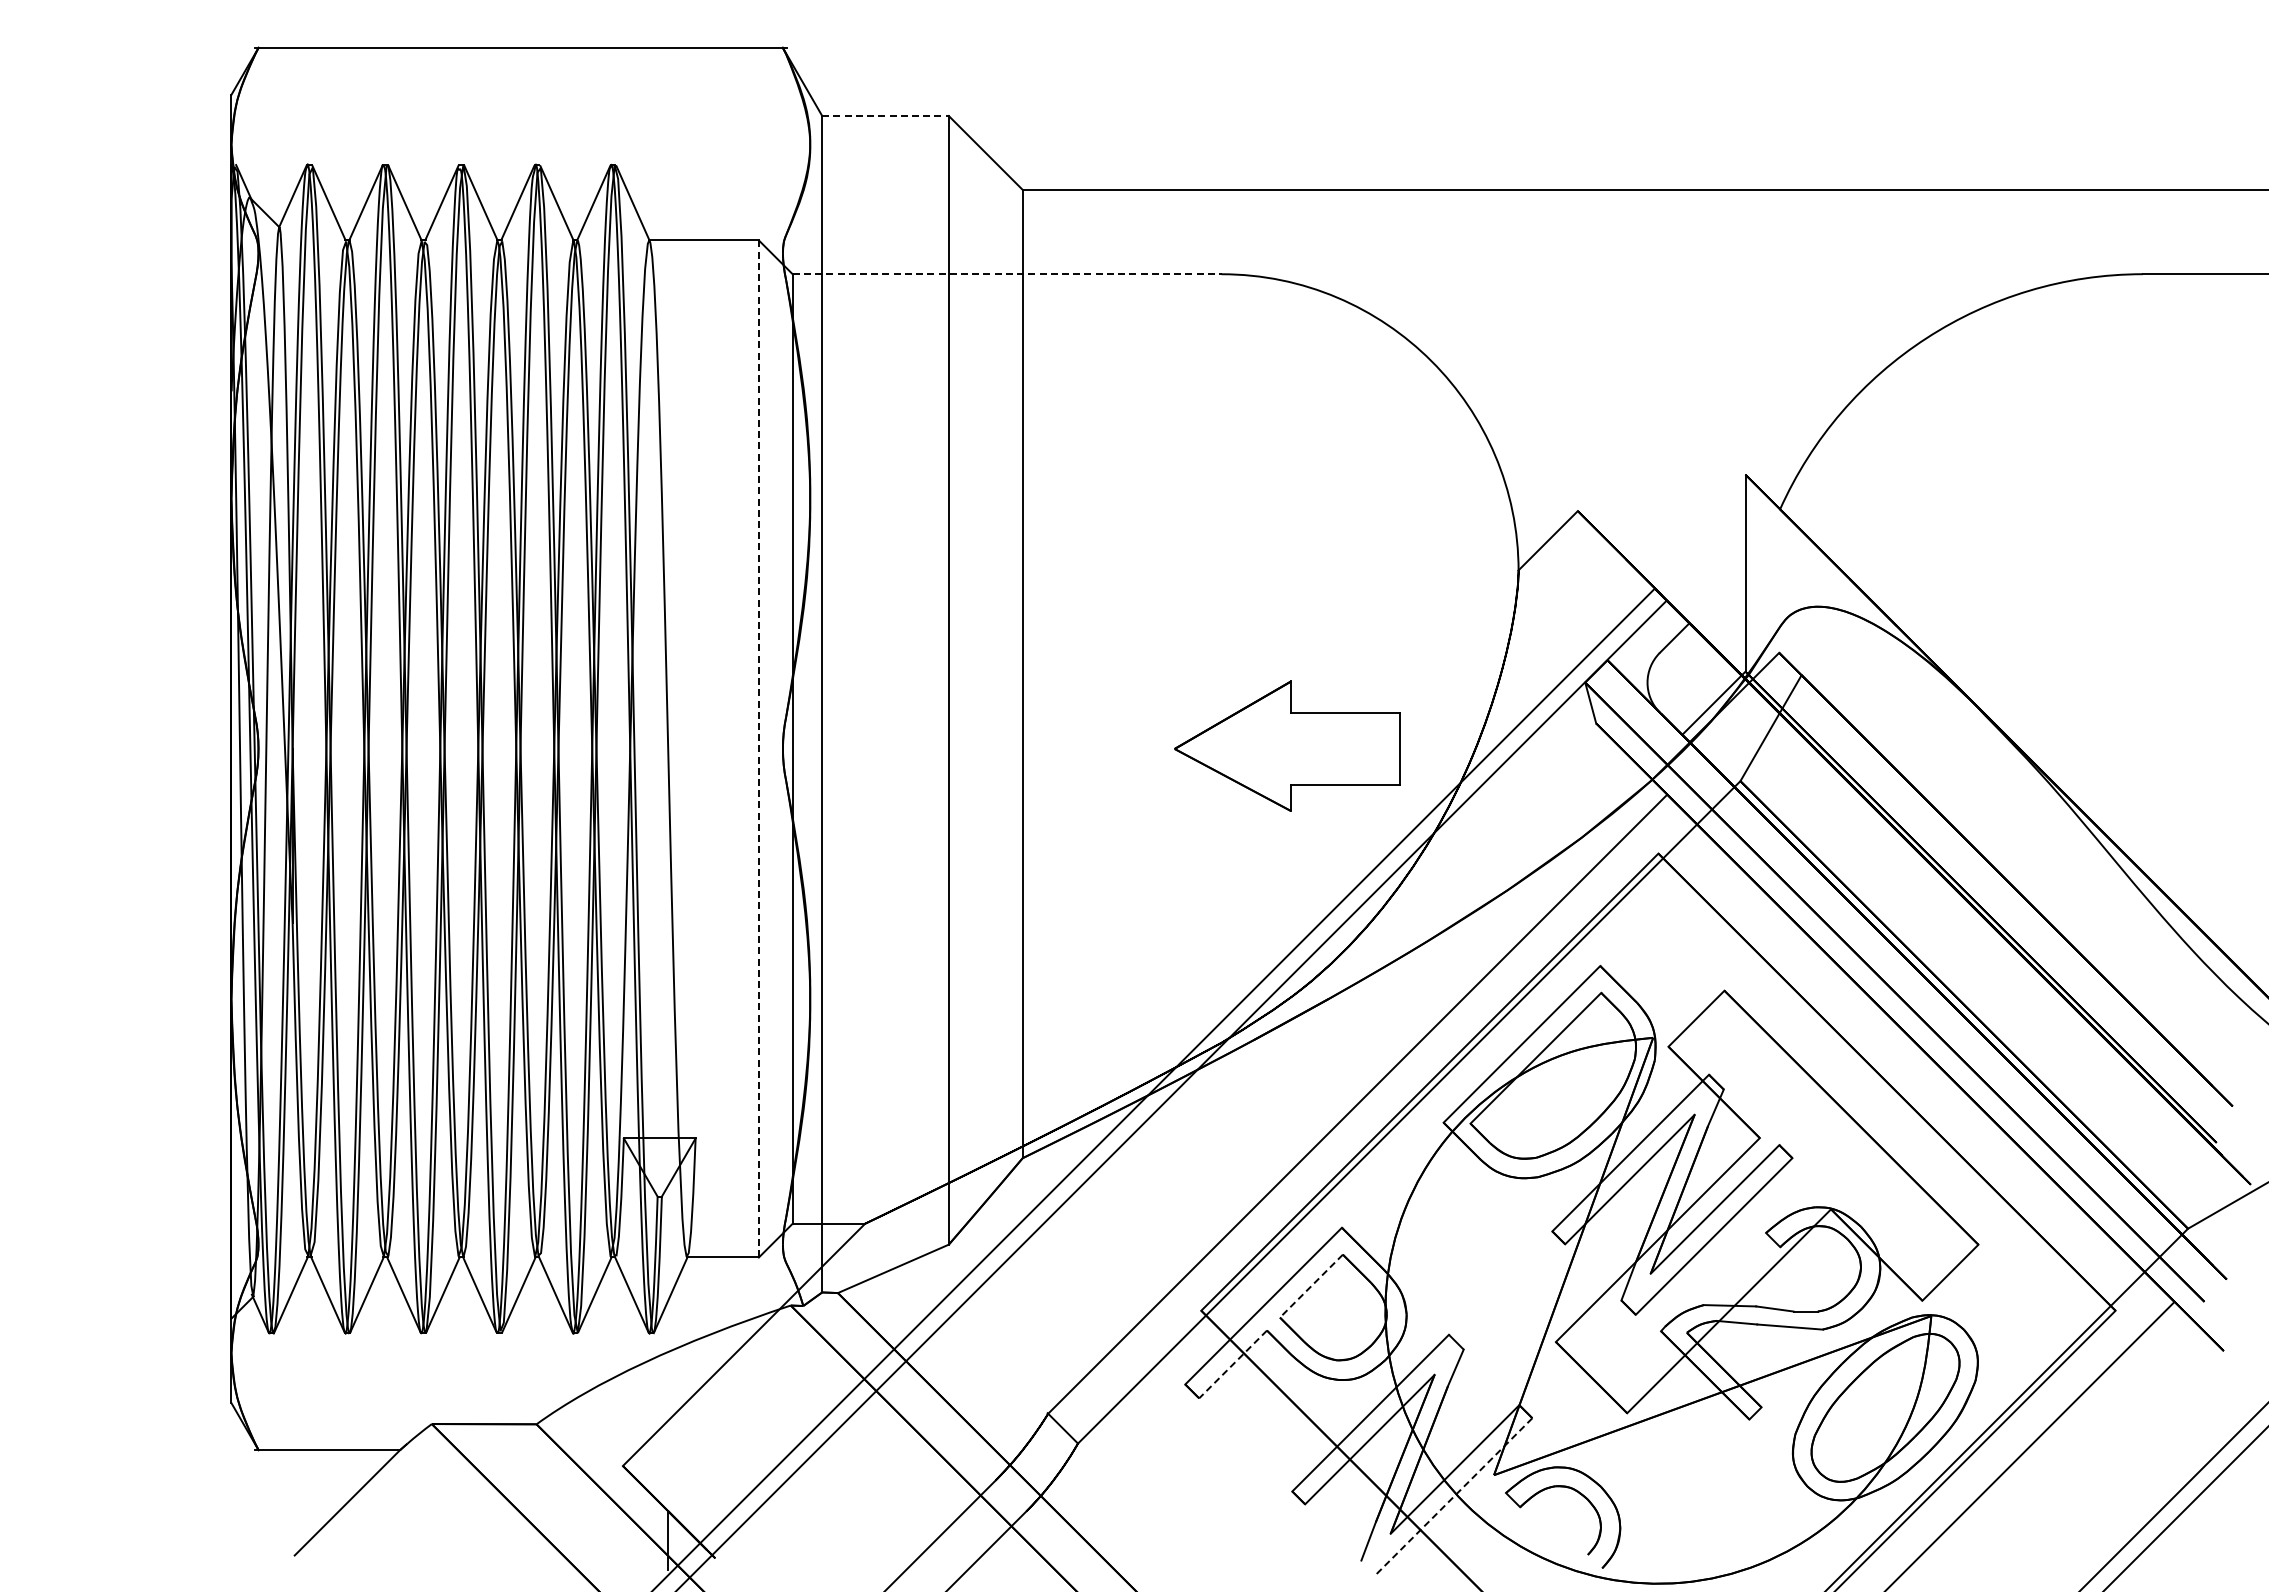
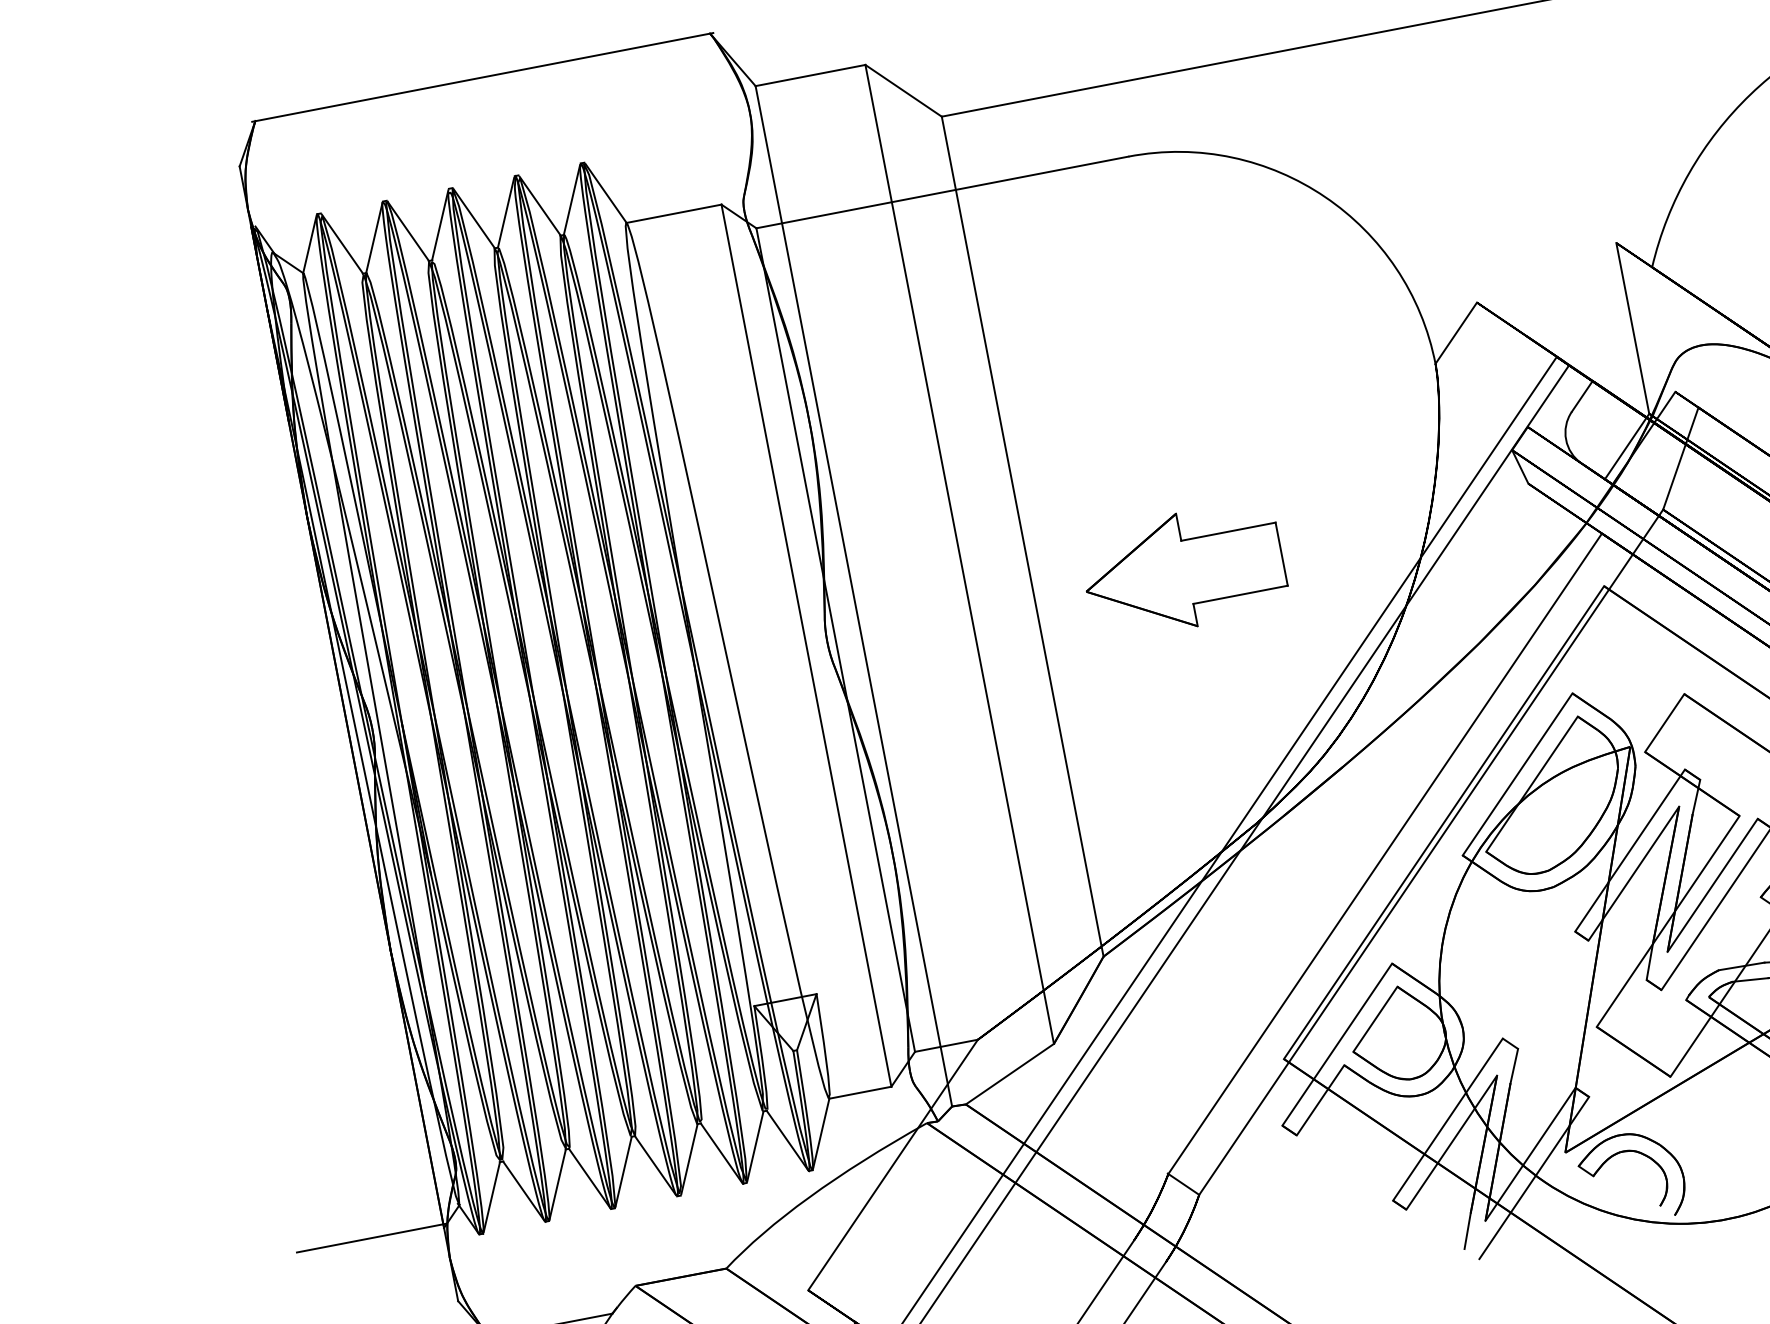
line: (886, 116) -> (811, 75), dashed -> solid
line: (1007, 274) -> (942, 192), dashed -> solid
part: (1287, 745) -> (1183, 569), moved
line: (758, 748) -> (805, 645), dashed -> solid
line: (1311, 1286) -> (1375, 1019), dashed -> solid
line: (148, 1314) -> (371, 1238), added
line: (1233, 1364) -> (1320, 1100), dashed -> solid
line: (1454, 1496) -> (1534, 1177), dashed -> solid

